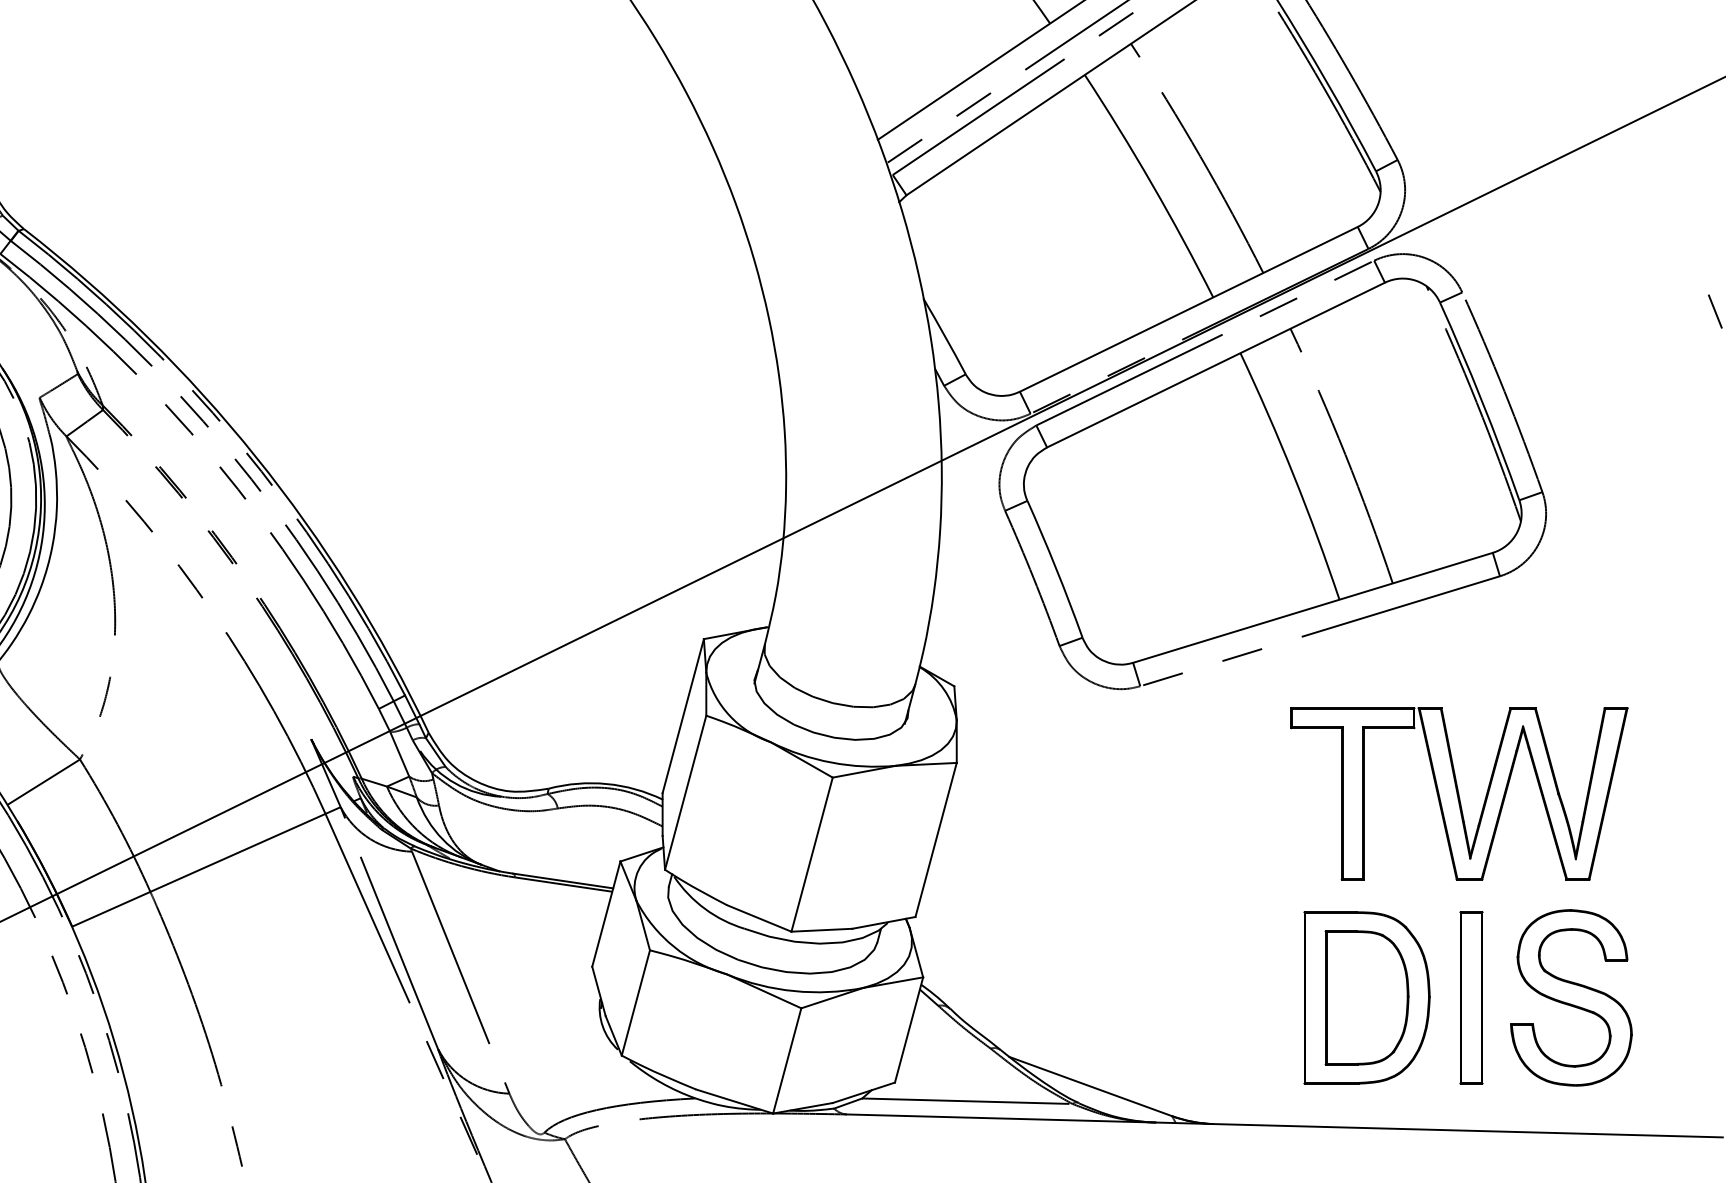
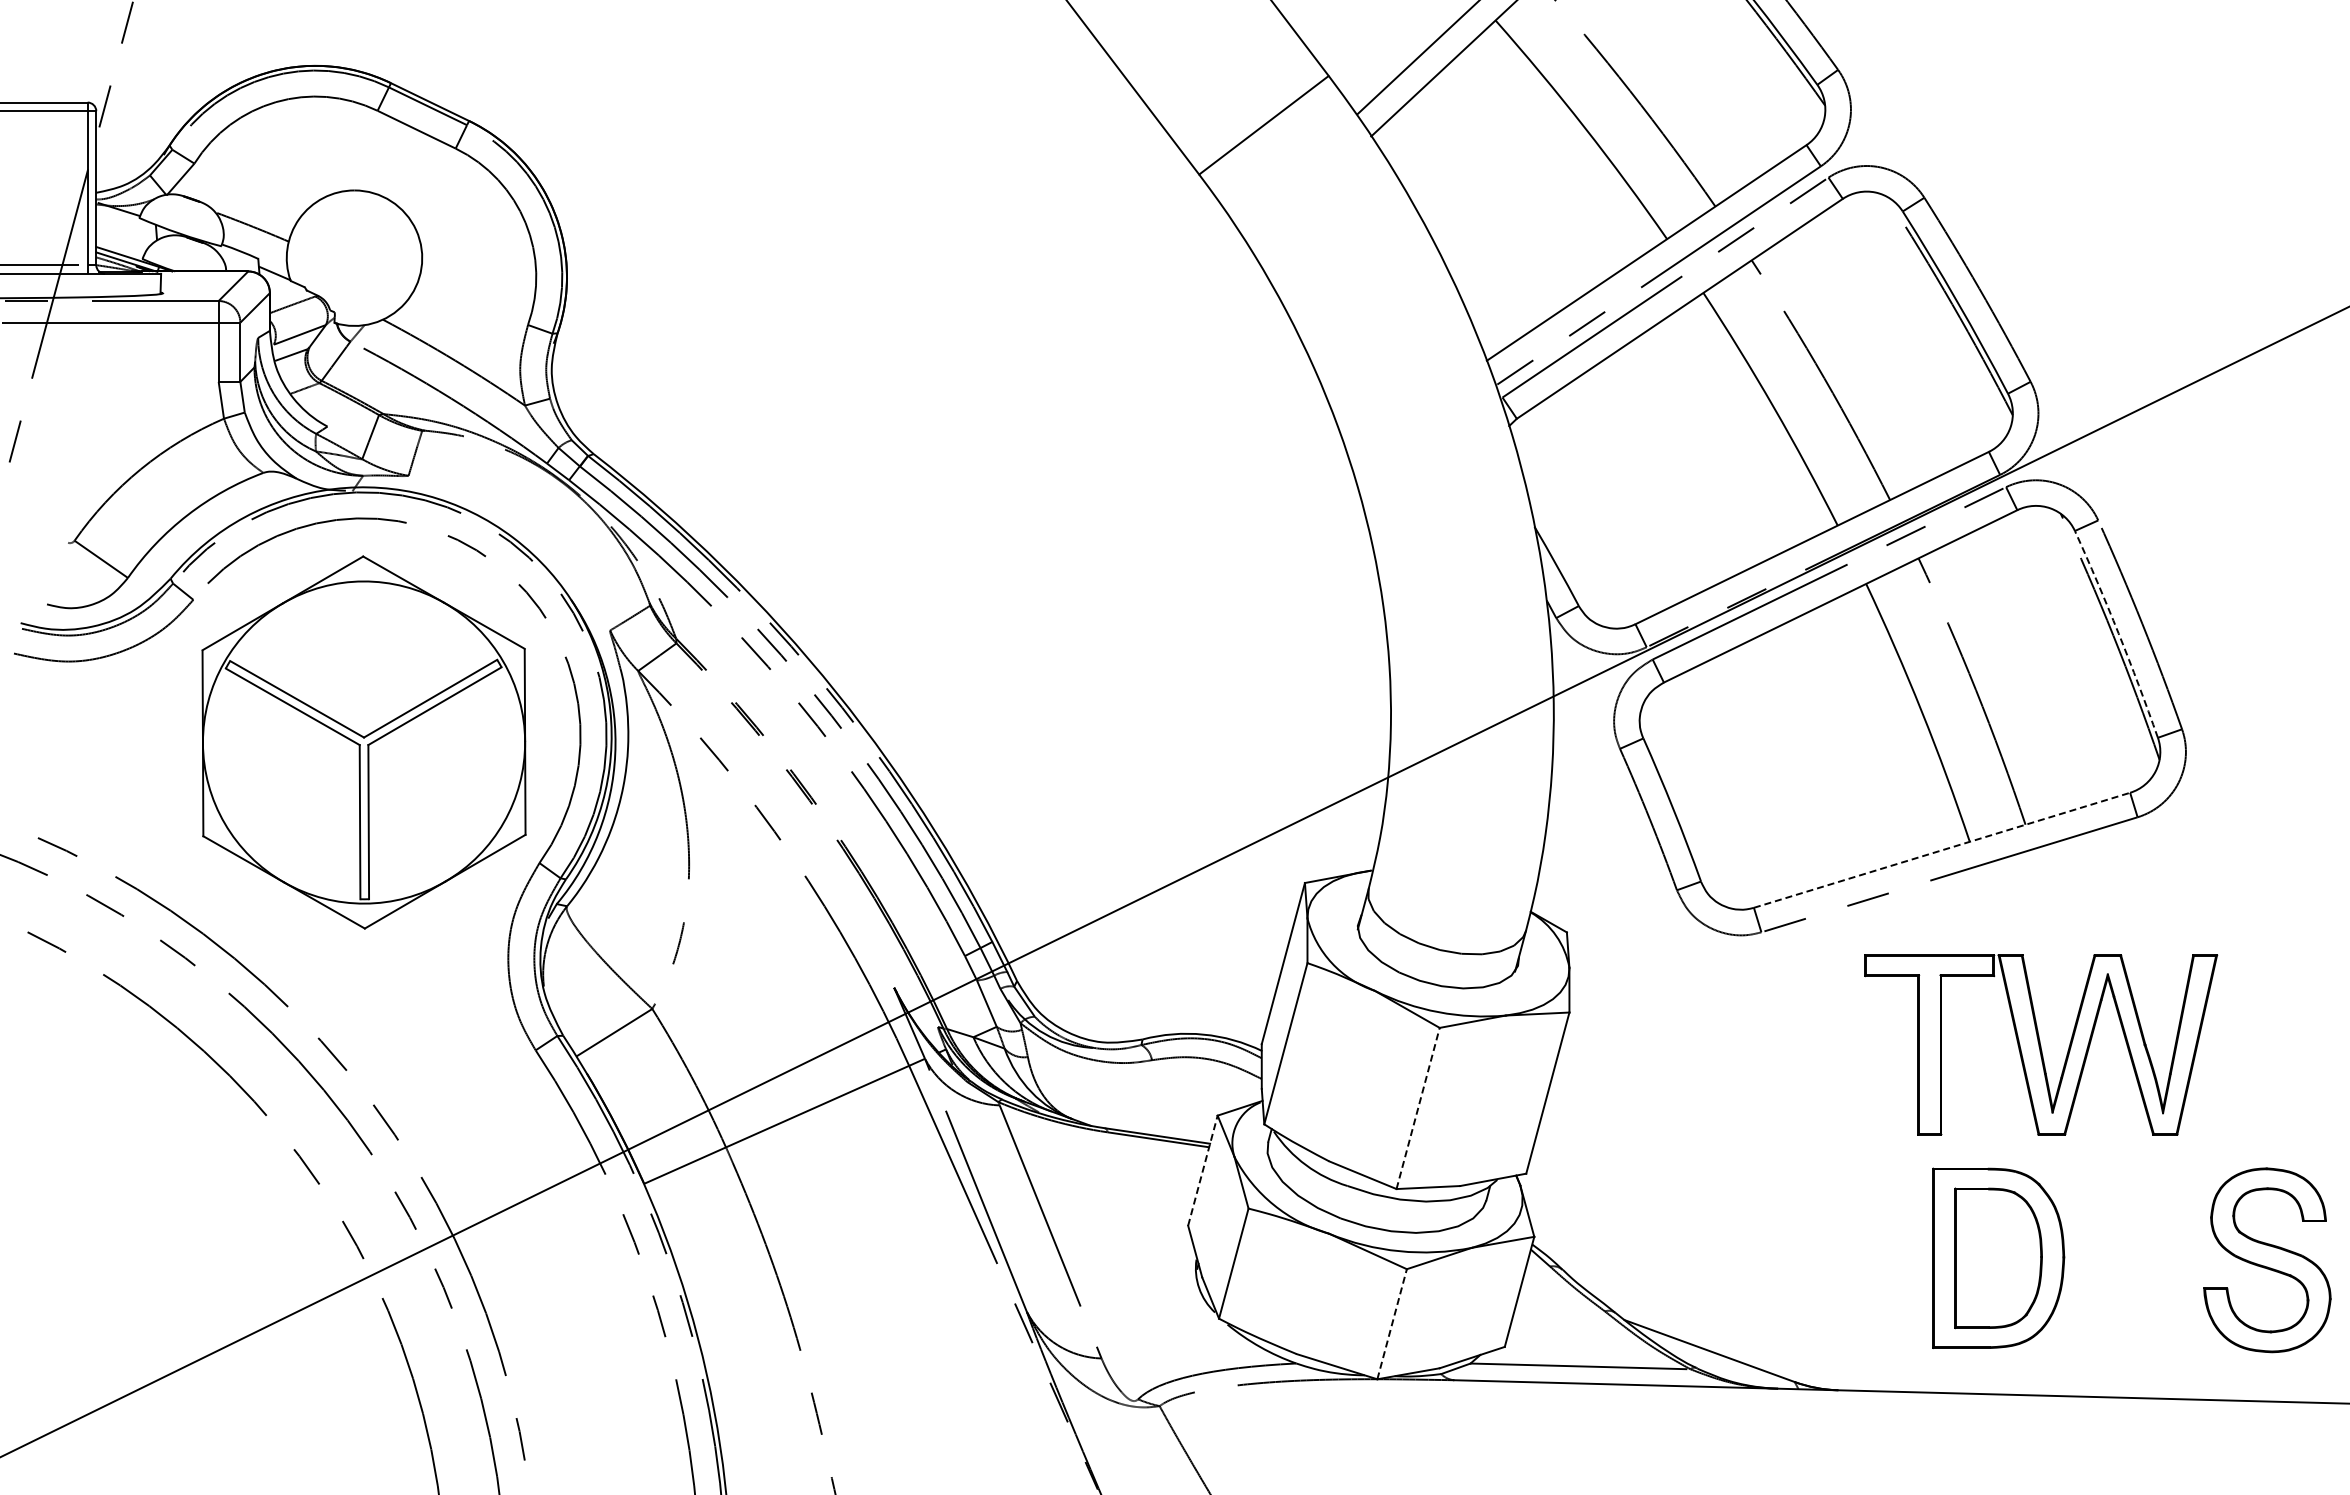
arc: (1481, 400) -> (2118, 633), solid -> dashed
line: (1313, 608) -> (1942, 850), solid -> dashed
part: (1459, 793) -> (2041, 1044), moved
line: (812, 853) -> (1418, 1107), solid -> dashed
line: (605, 913) -> (1202, 1170), solid -> dashed
part: (1471, 997) -> (2107, 1257), removed
part: (1571, 998) -> (2267, 1260), moved
line: (787, 1061) -> (1392, 1324), solid -> dashed

